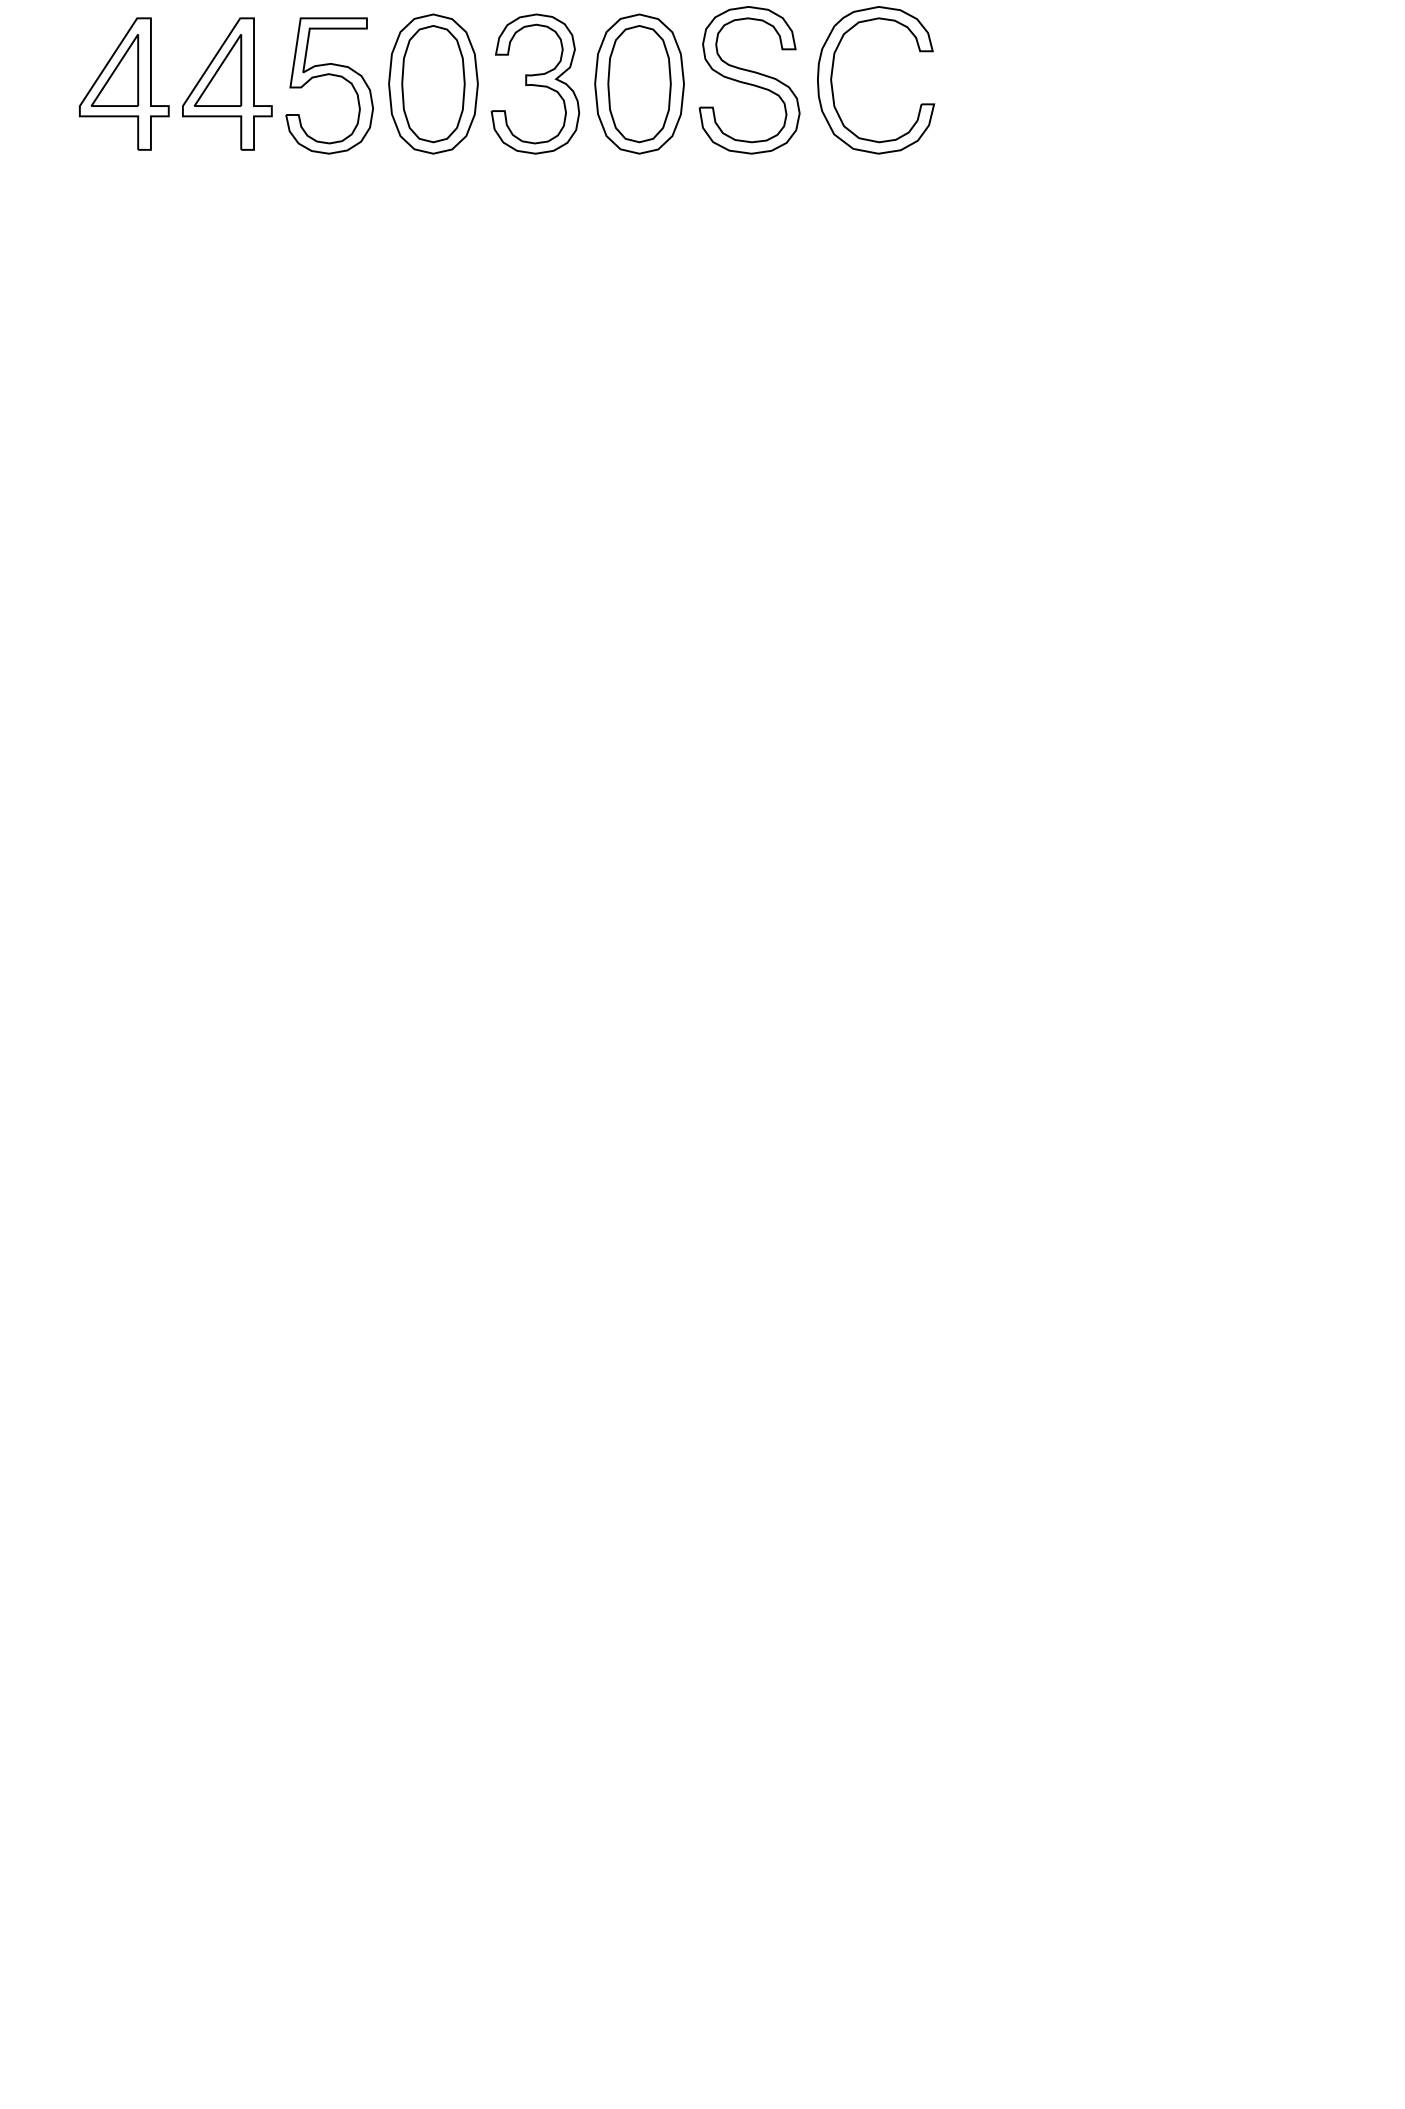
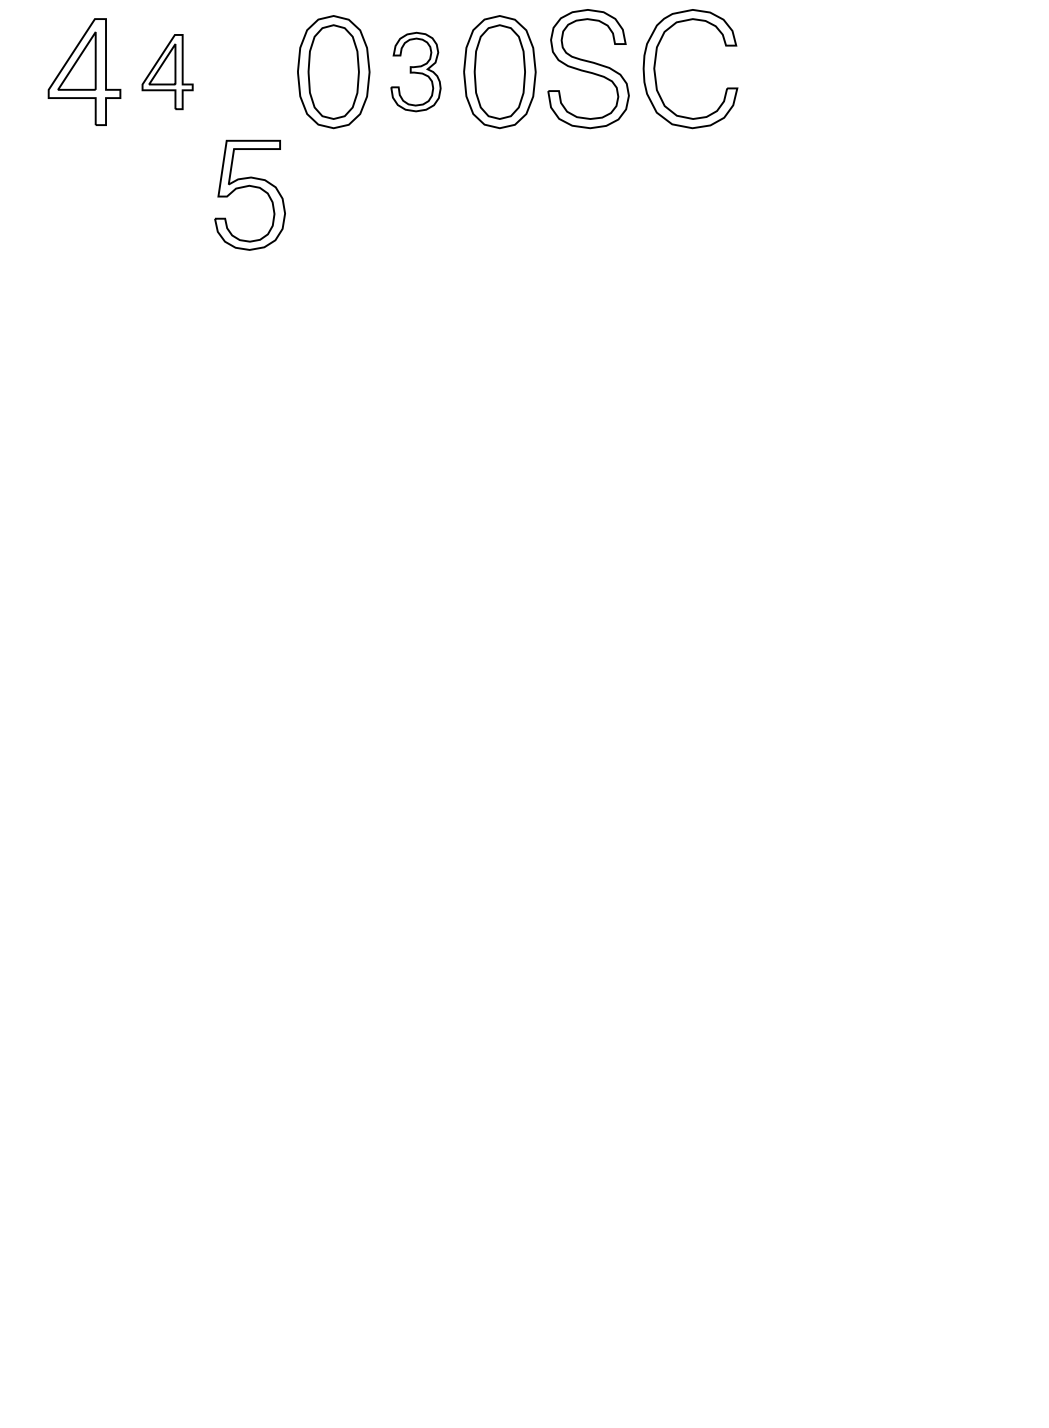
part: (329, 75) -> (249, 186), moved
part: (227, 83) -> (167, 71), size x0.7
part: (535, 83) -> (415, 71), size x0.7

